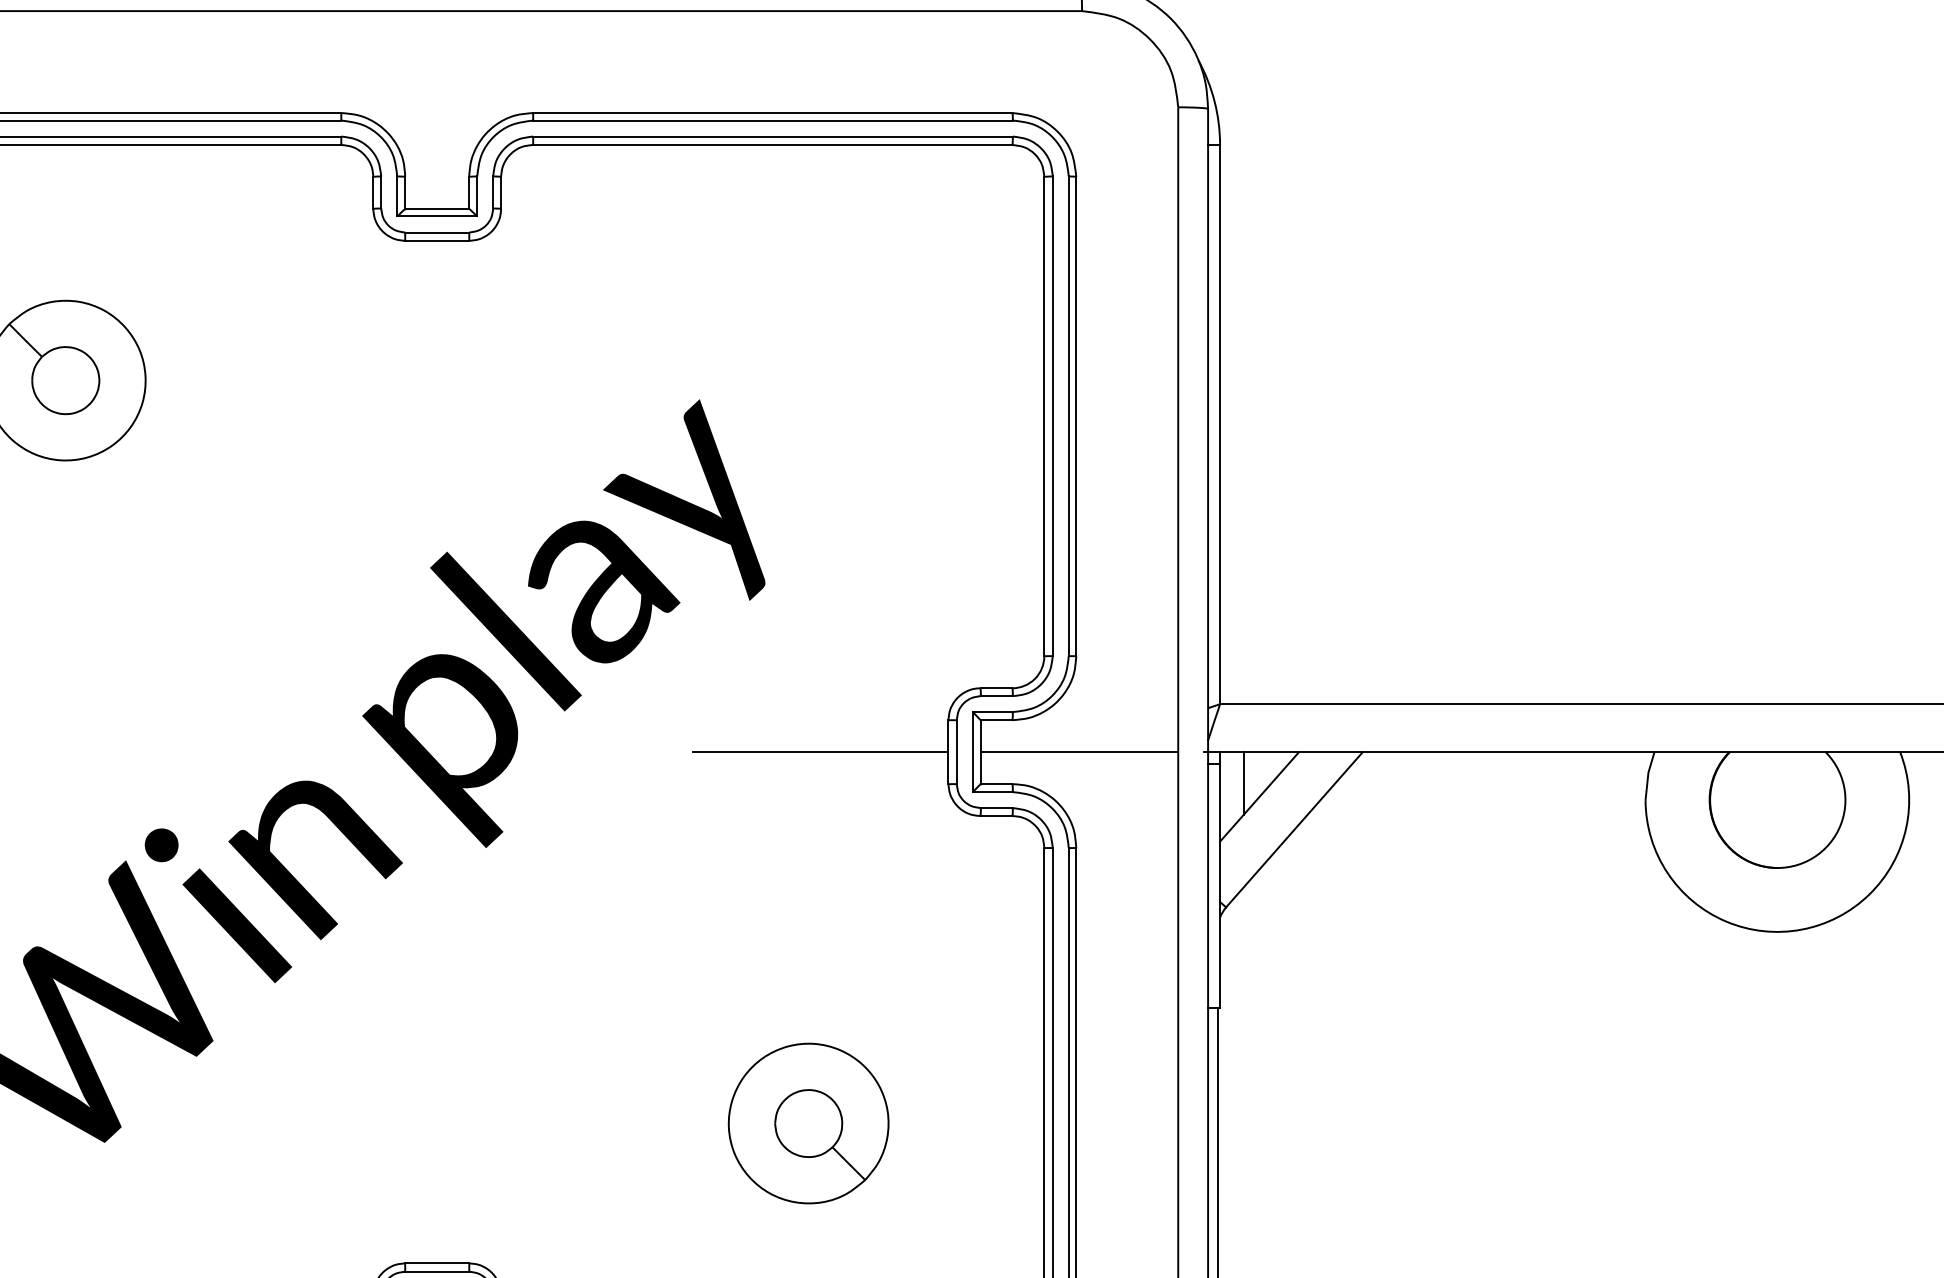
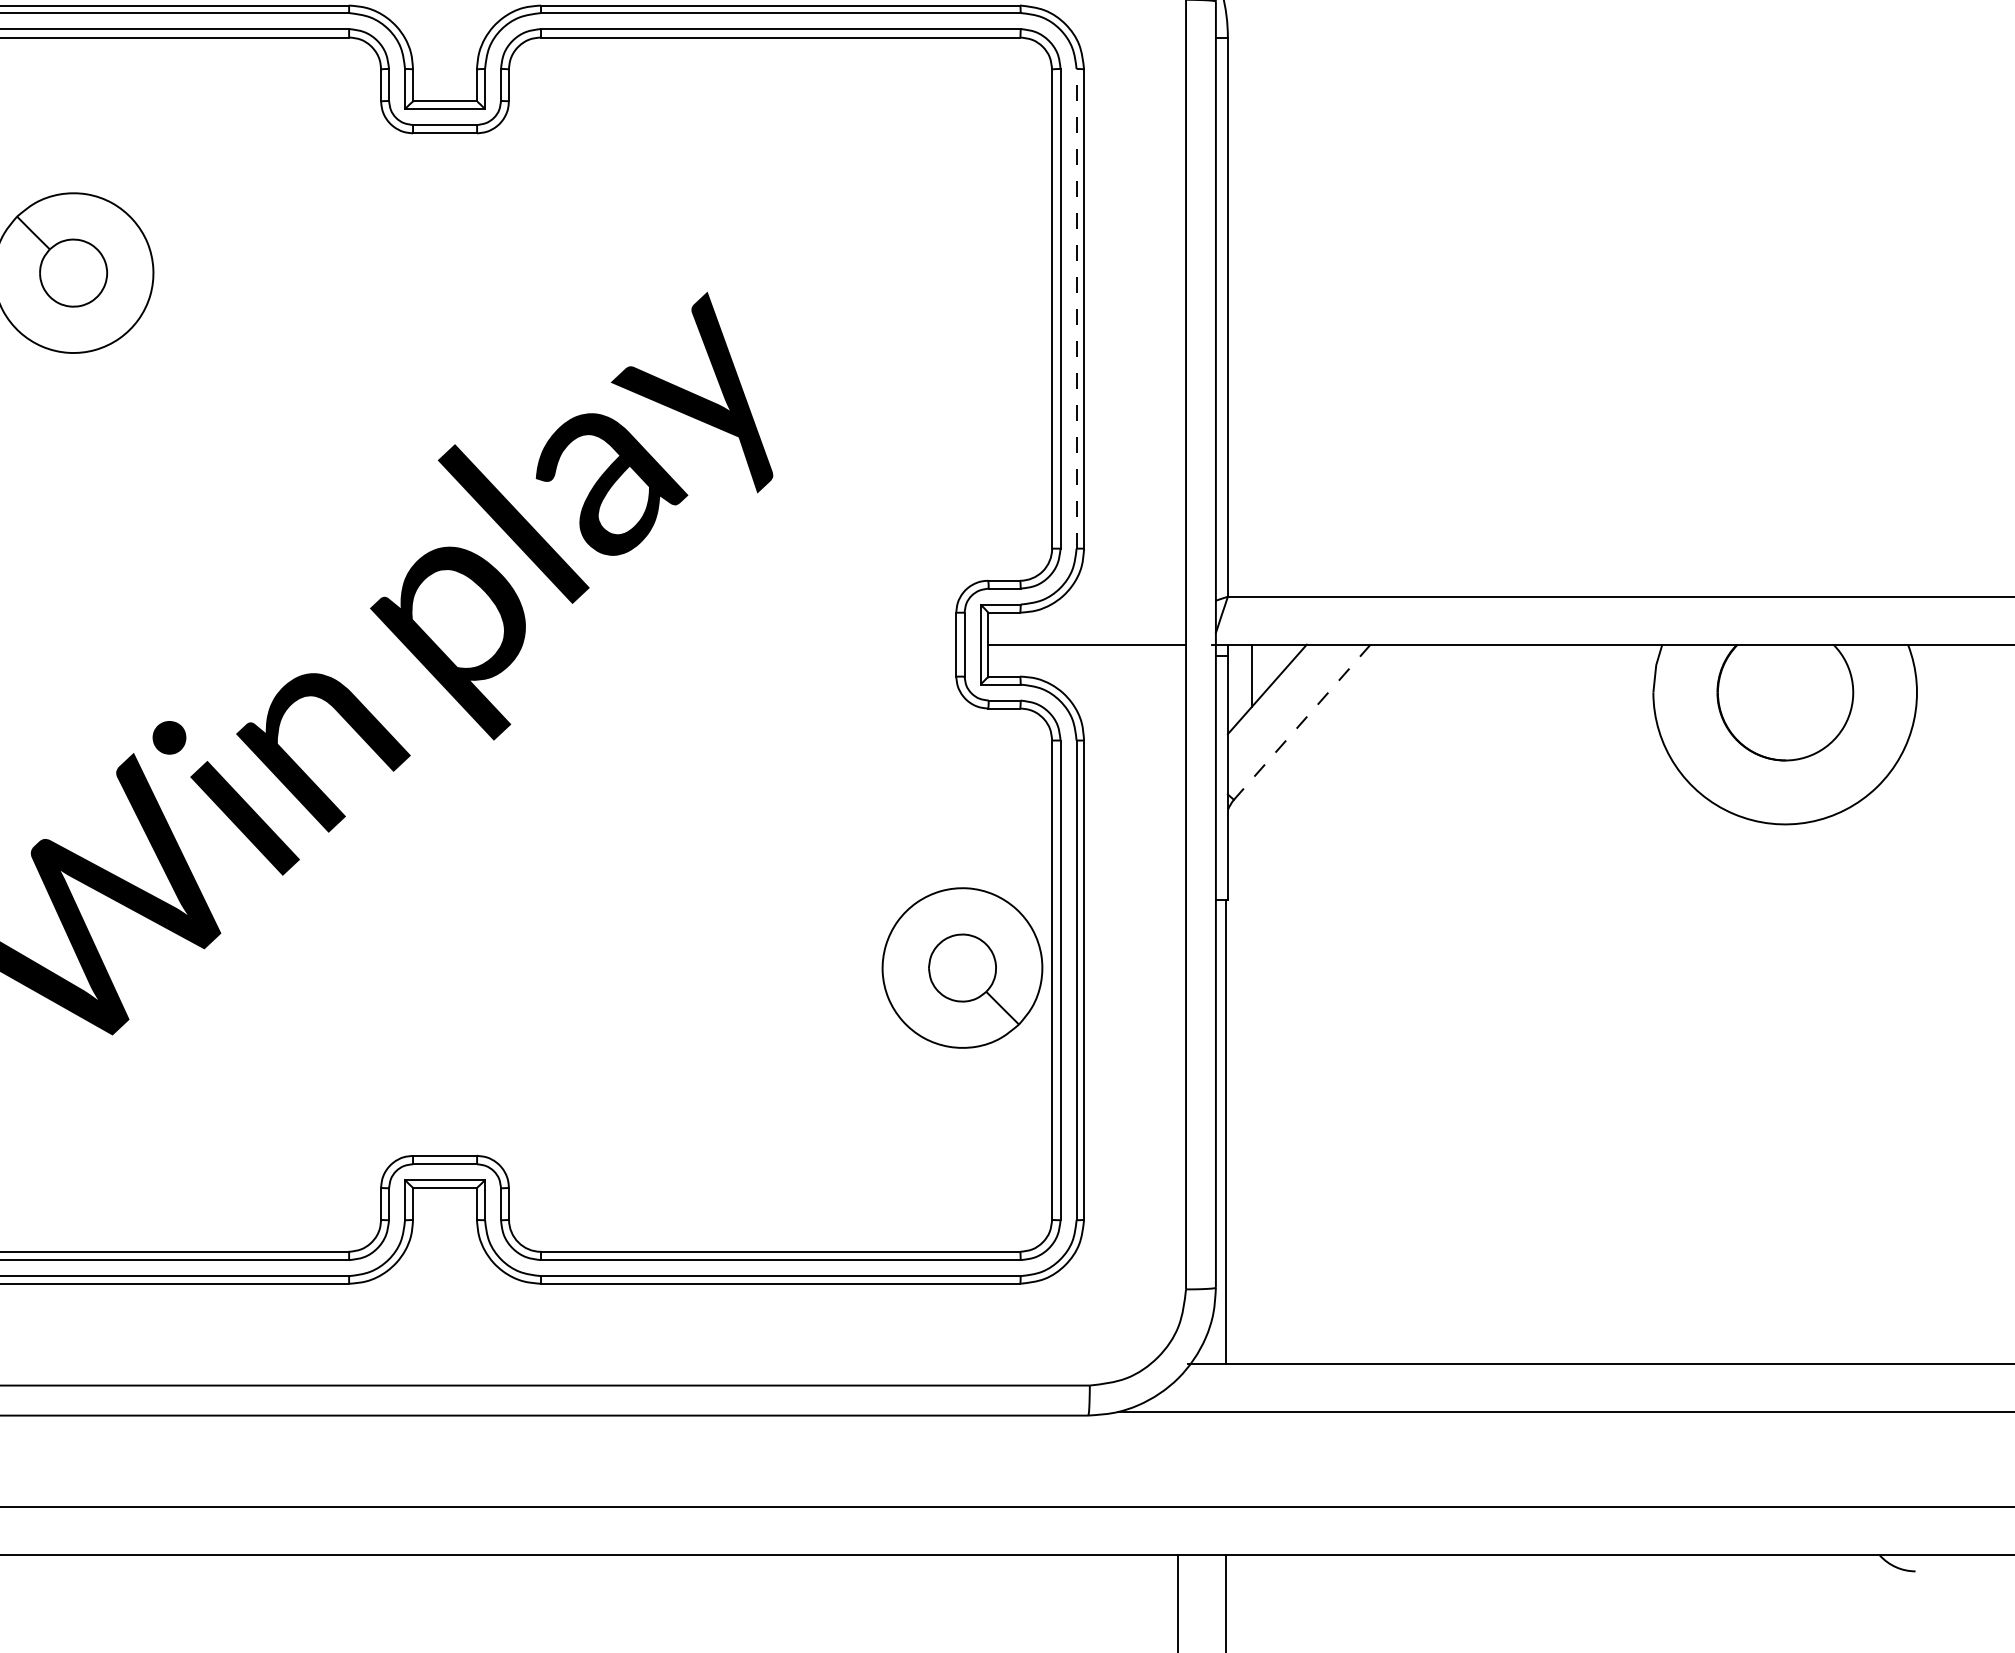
line: (1068, 416) -> (1076, 308), solid -> dashed
line: (820, 752) -> (828, 644), removed
line: (1293, 830) -> (1301, 722), solid -> dashed
part: (808, 1123) -> (962, 967), moved

